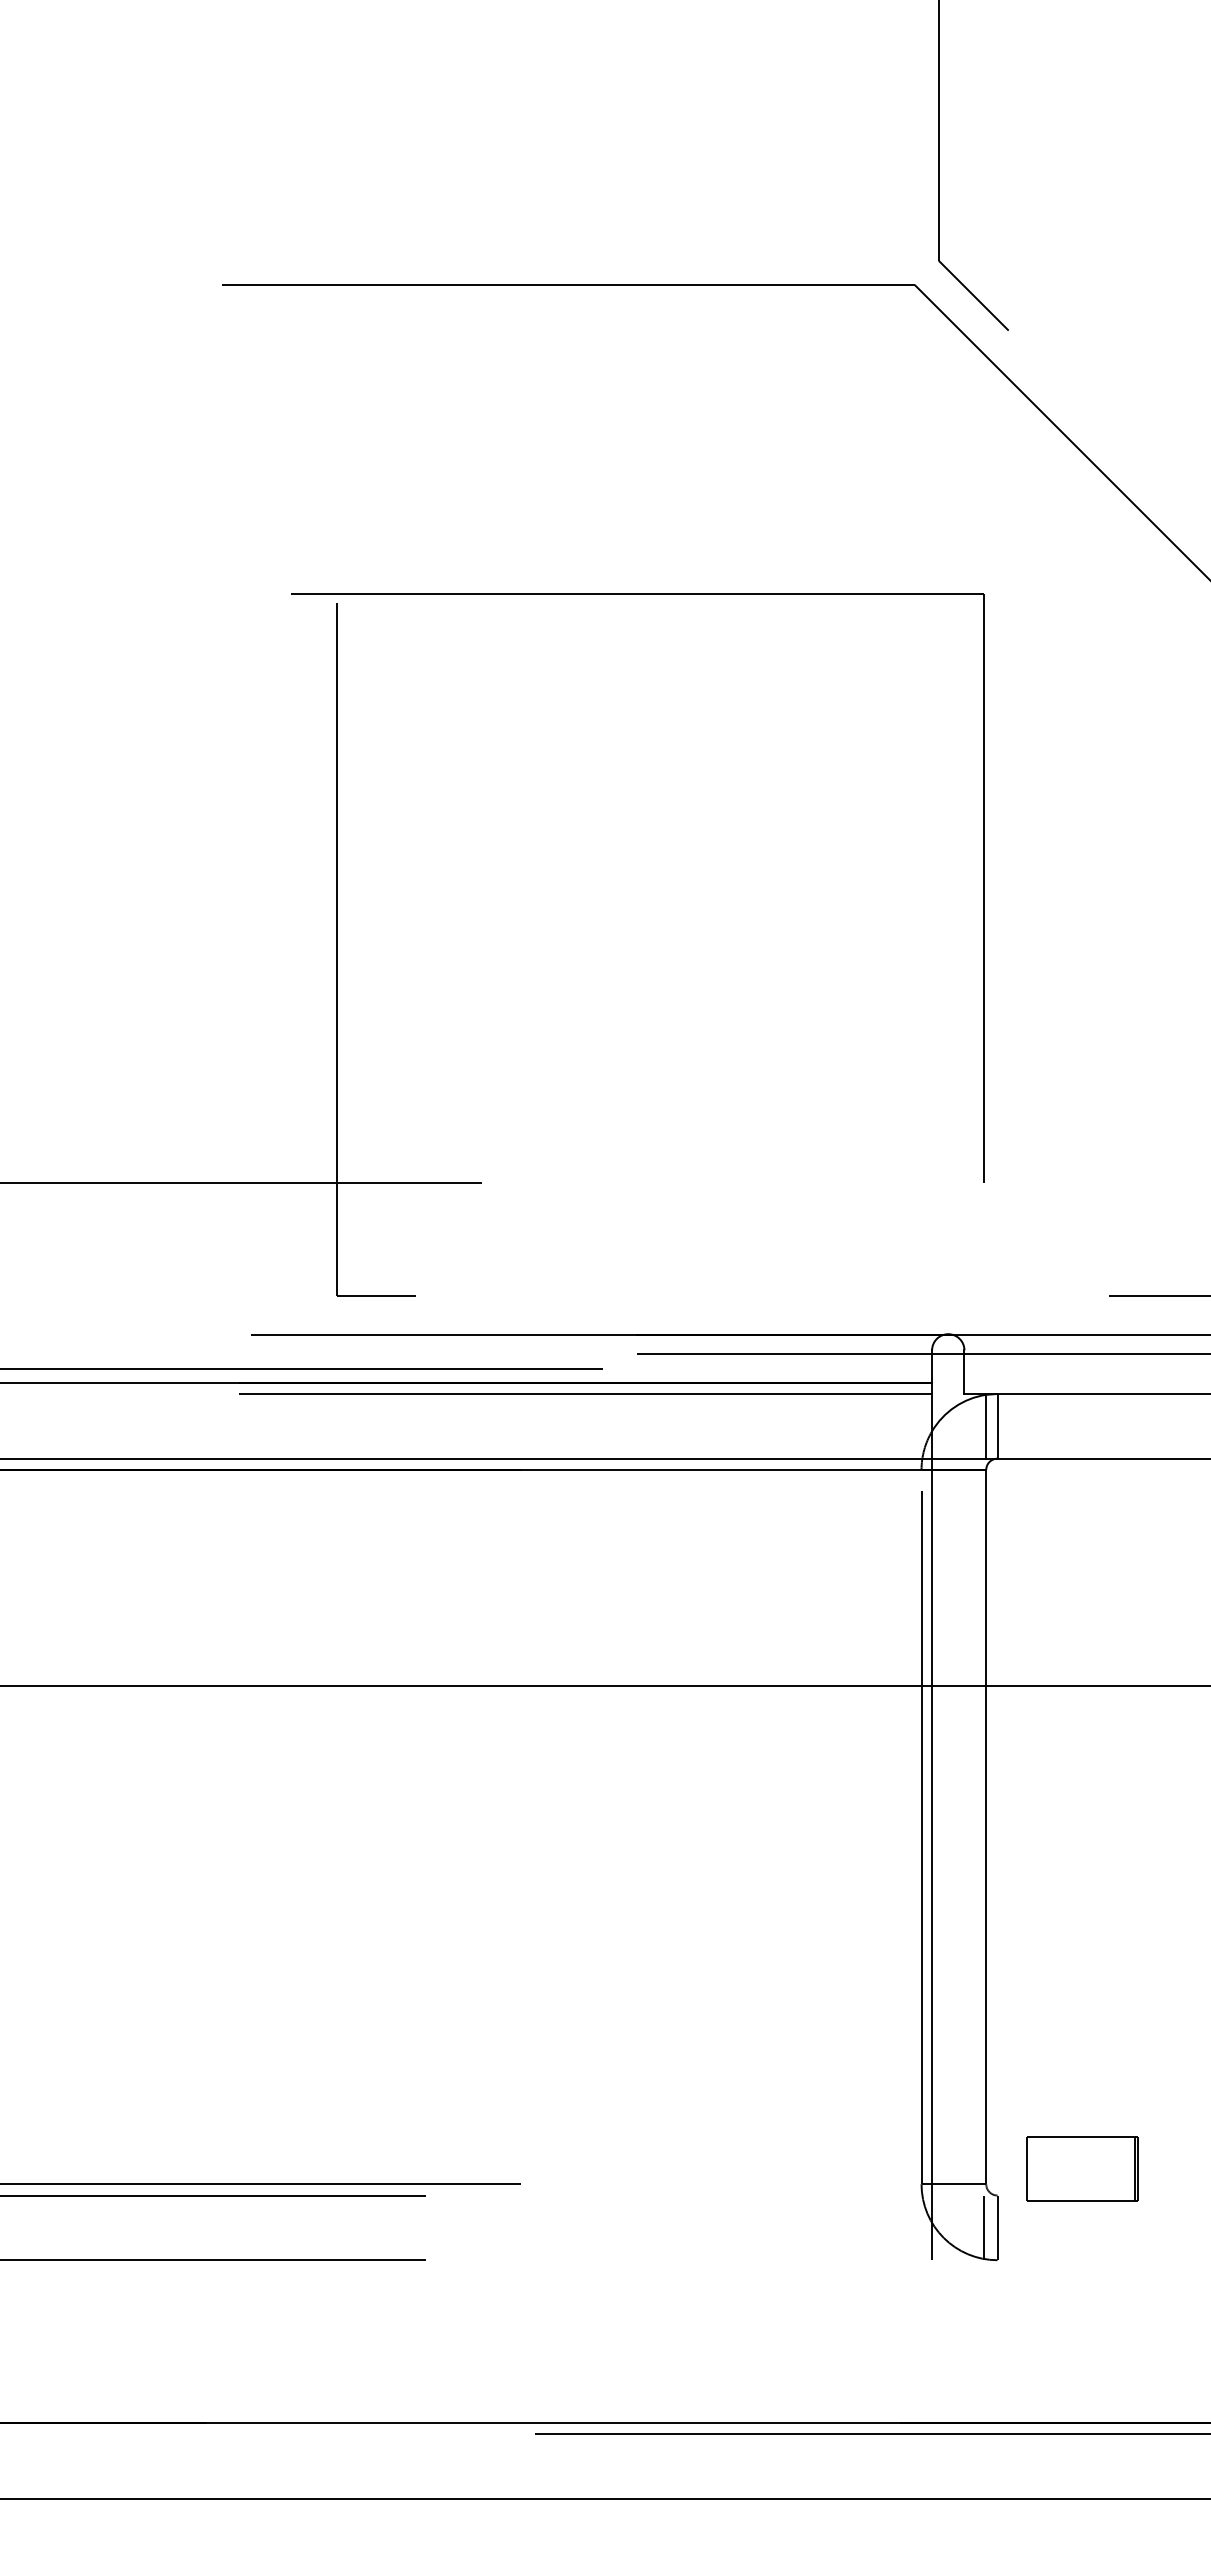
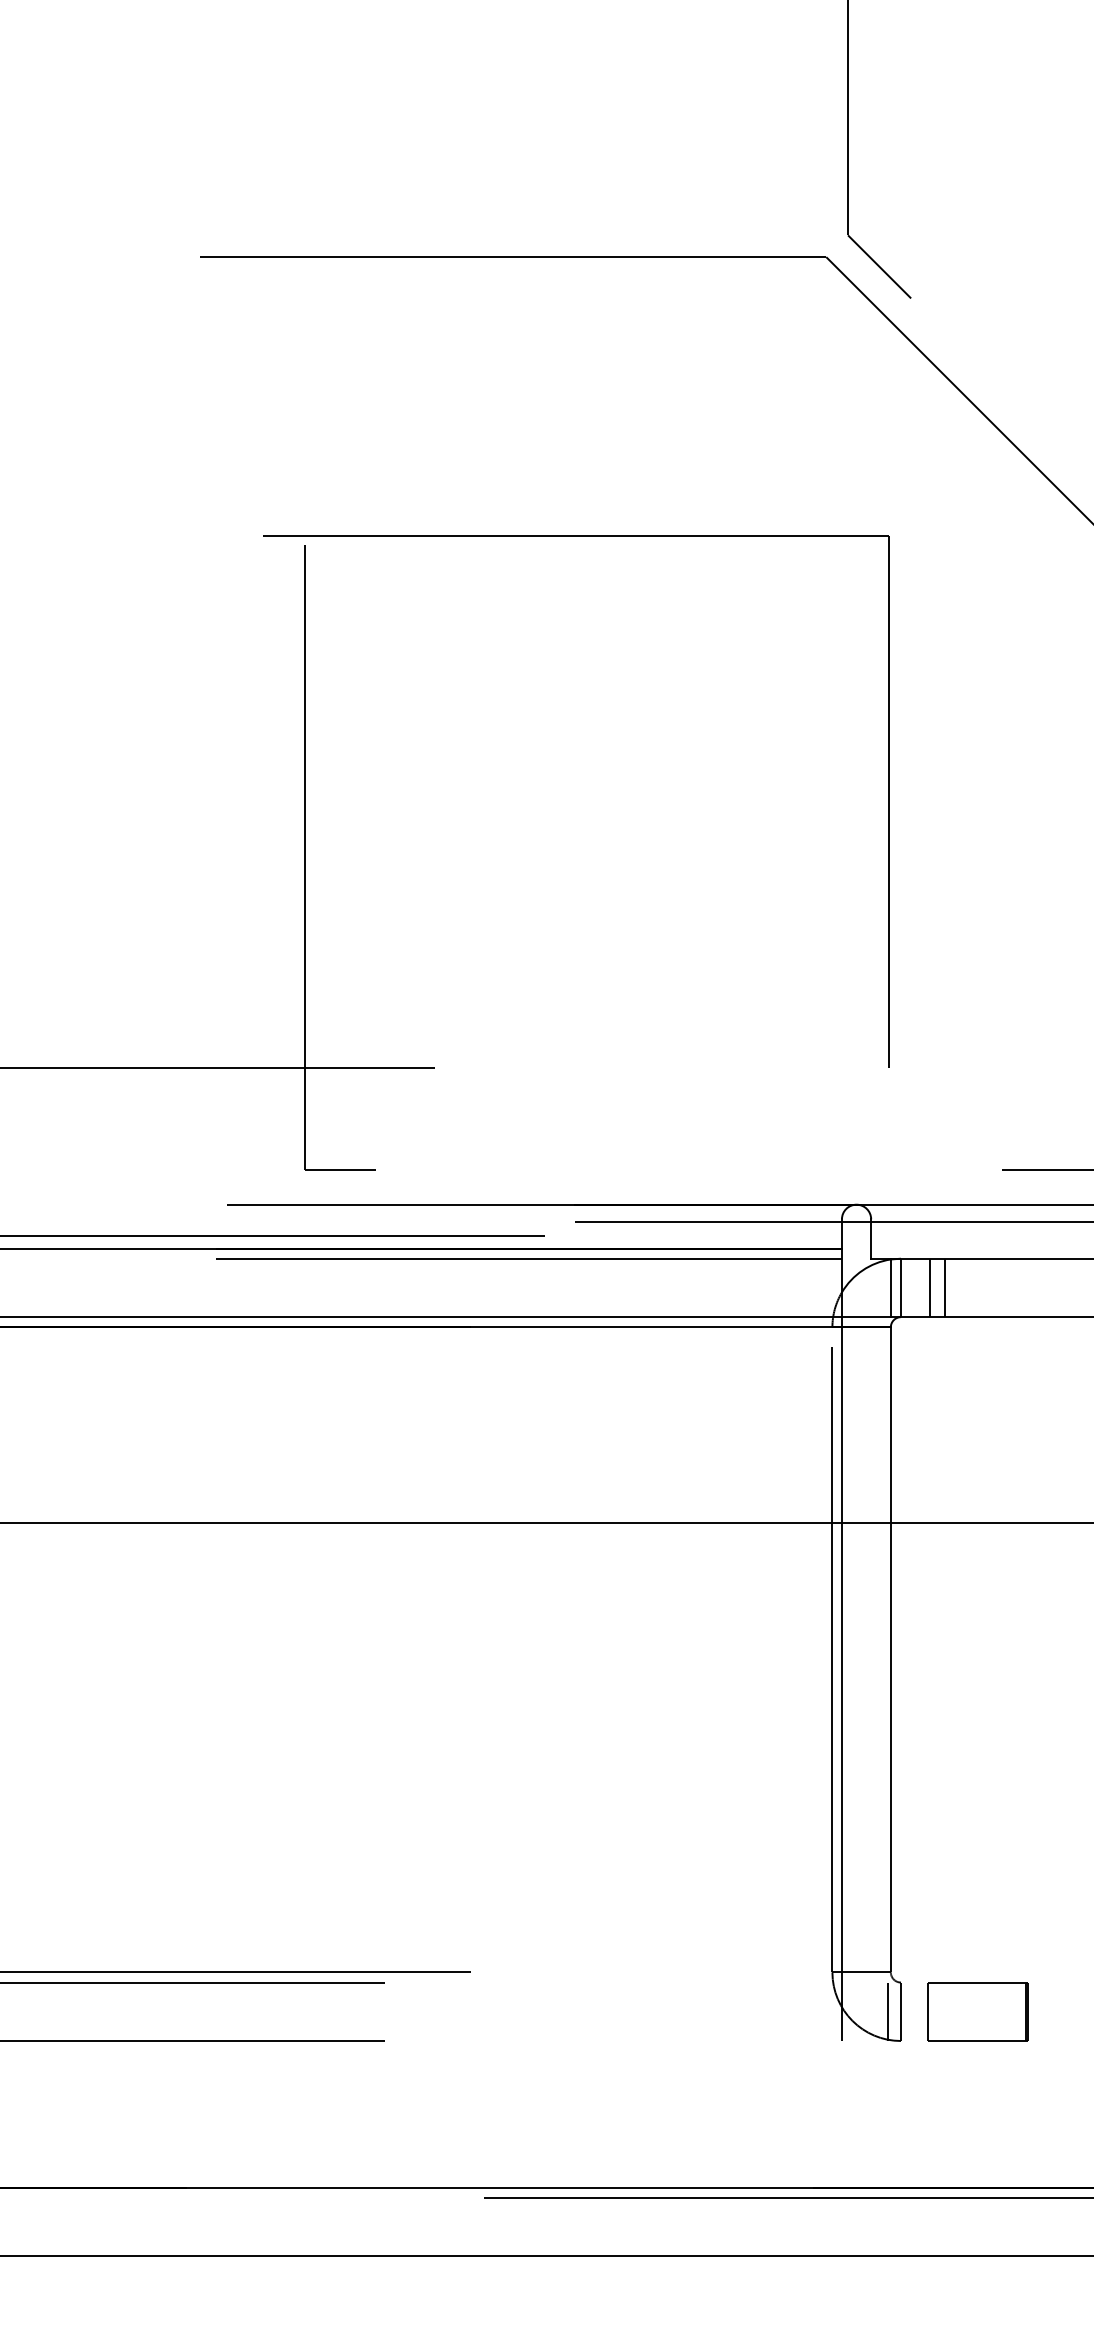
line: (1029, 1425) -> (929, 1287), added
line: (1046, 1425) -> (945, 1287), added
part: (1082, 2168) -> (977, 2011), moved

